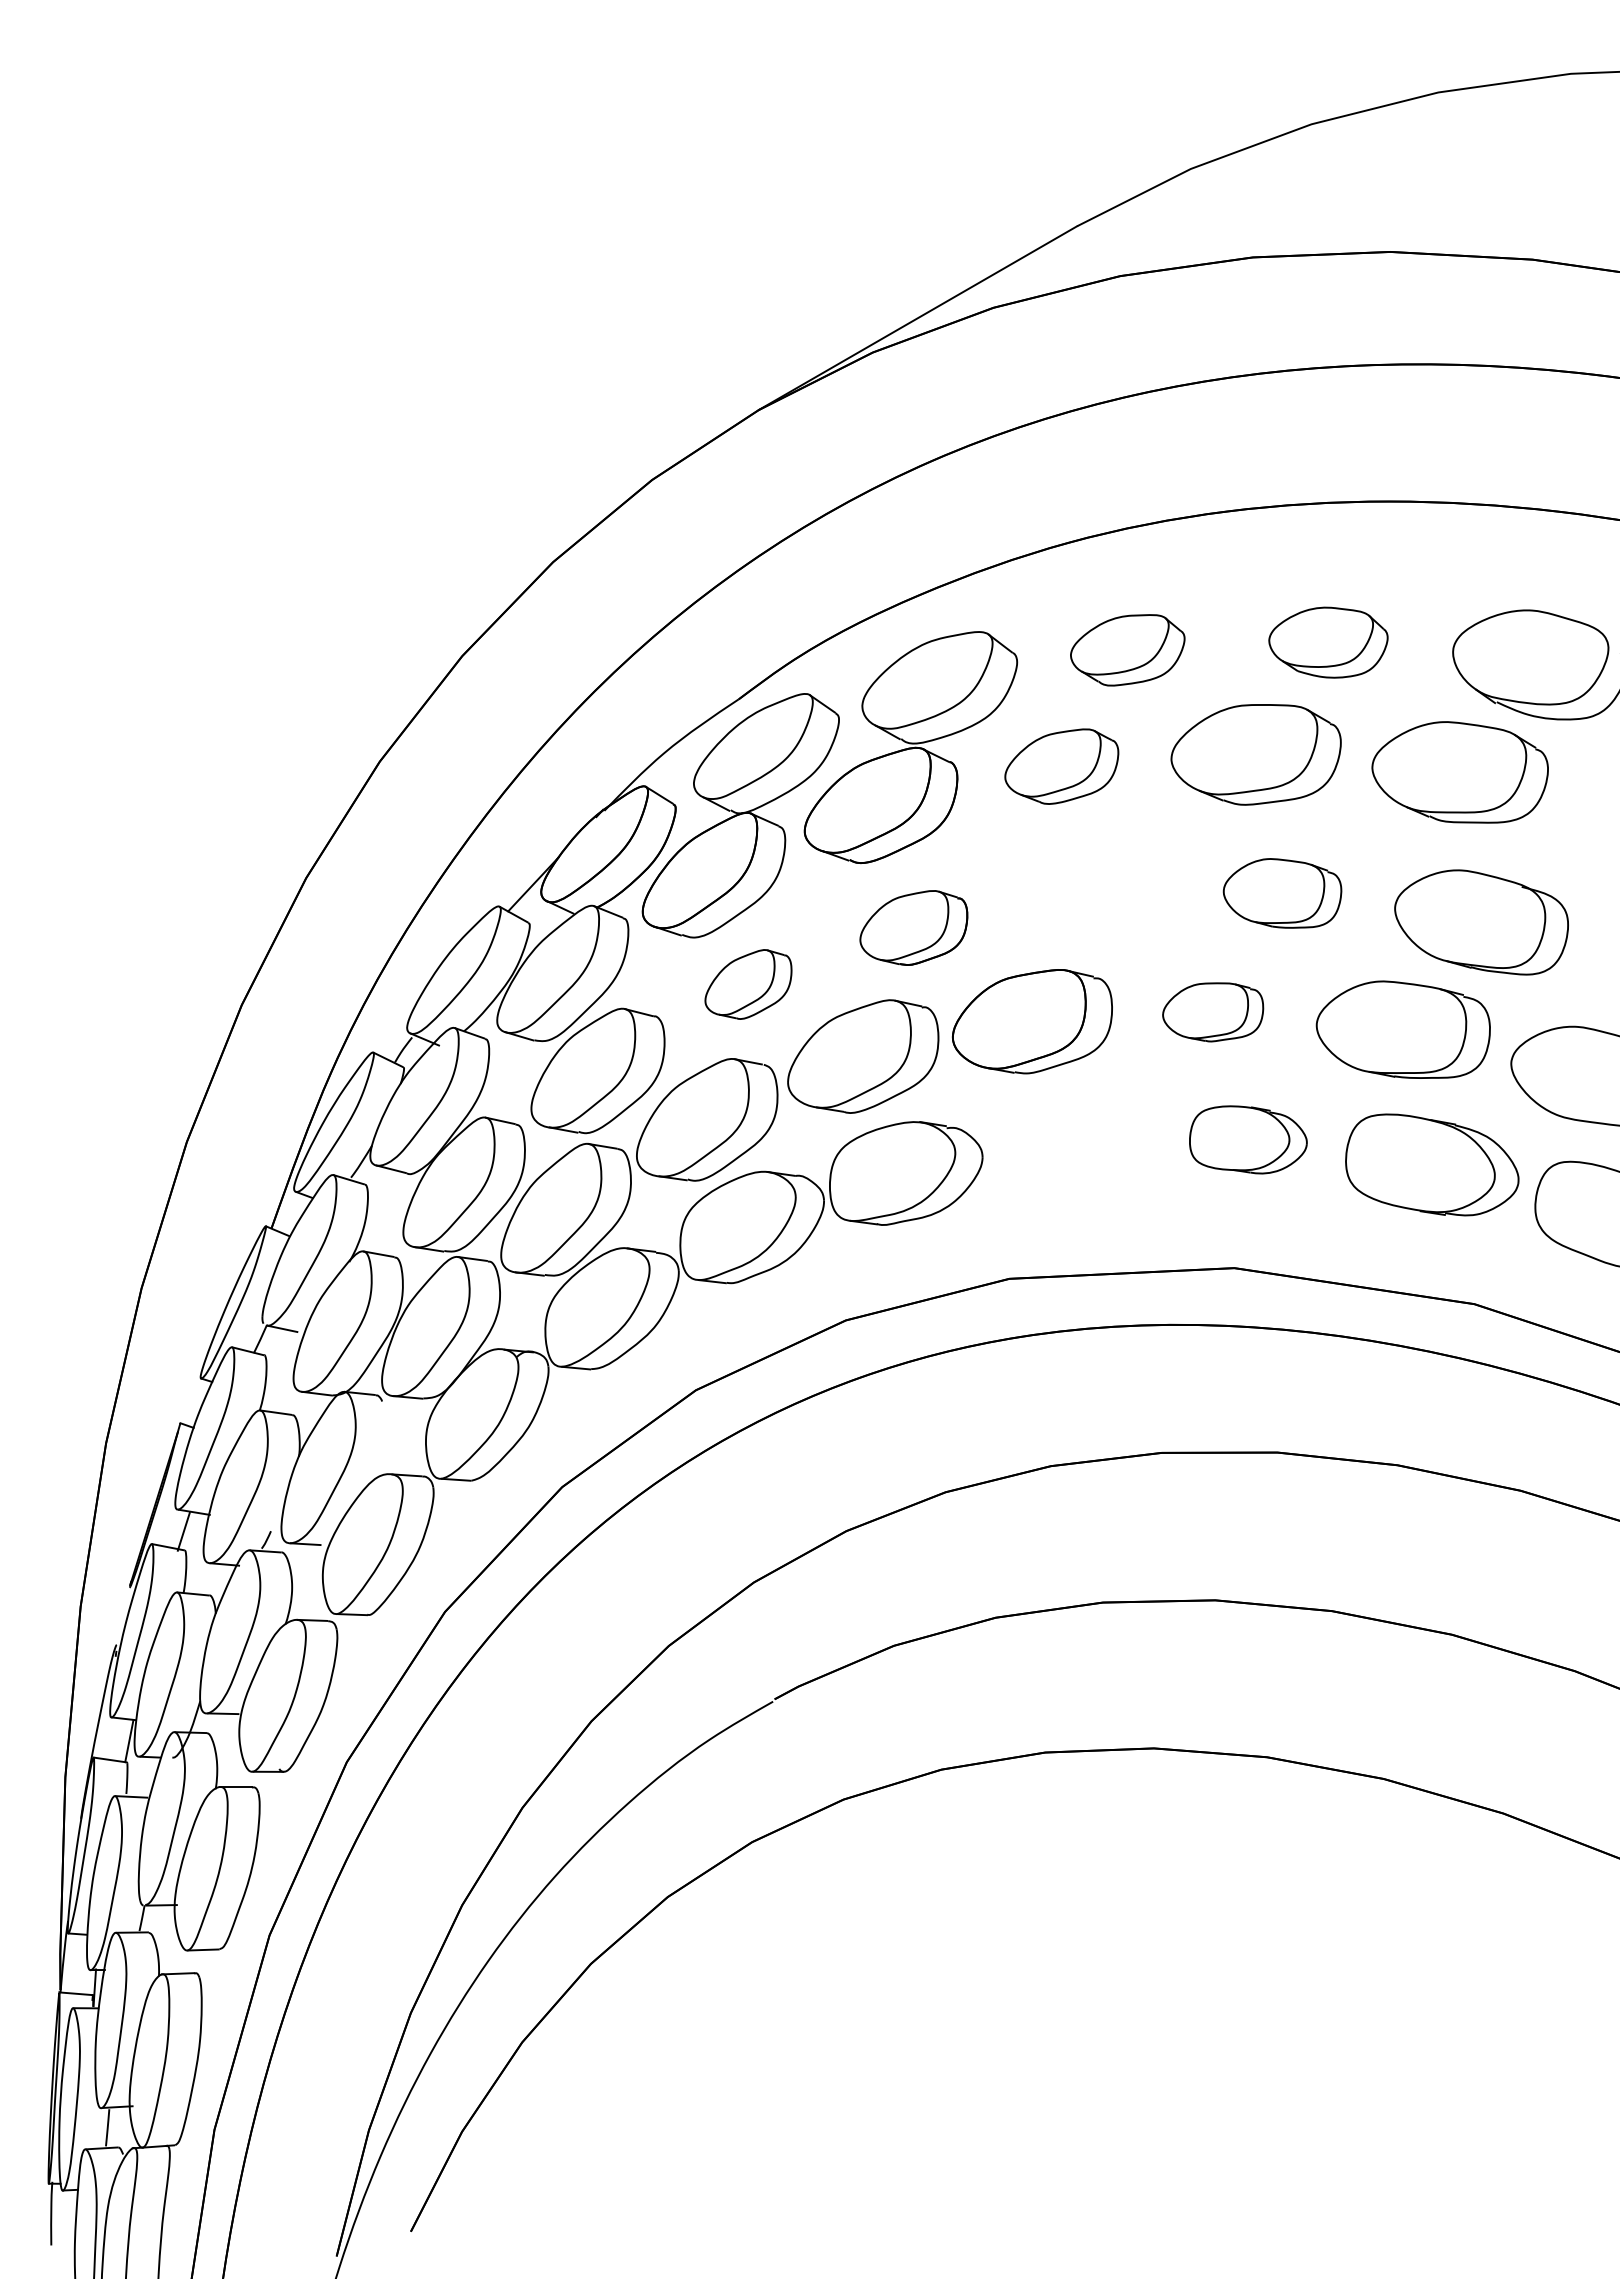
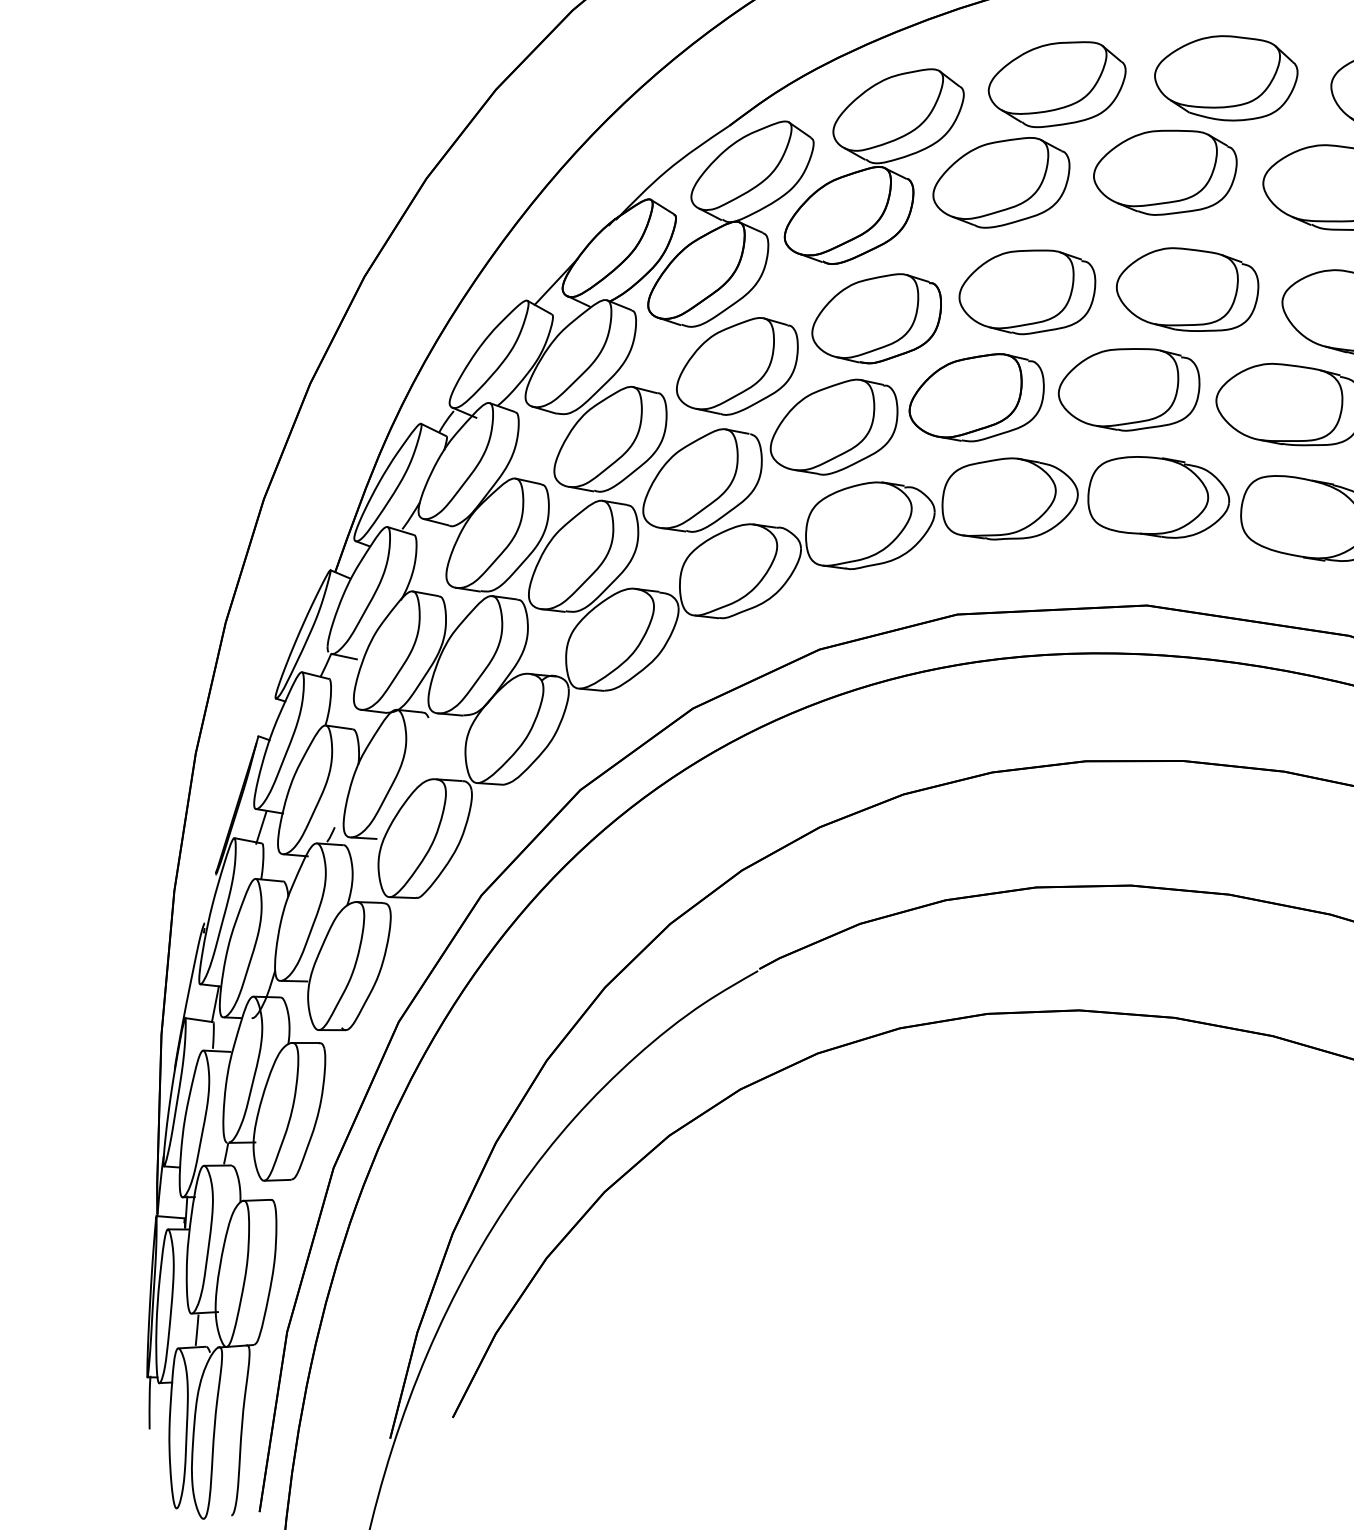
part: (1328, 642) -> (1226, 78), size x1.43
part: (1127, 650) -> (1056, 84), size x1.43
part: (1061, 766) -> (1001, 182), size x1.43
part: (1282, 893) -> (1187, 289), size x1.43
part: (1092, 896) -> (1027, 292), added
part: (913, 927) -> (876, 318), size x1.43
part: (748, 984) -> (737, 366), size x1.67
part: (1212, 1012) -> (1128, 390), size x1.67
part: (1248, 1139) -> (1158, 497), size x1.43
part: (1072, 1141) -> (1010, 498), added

